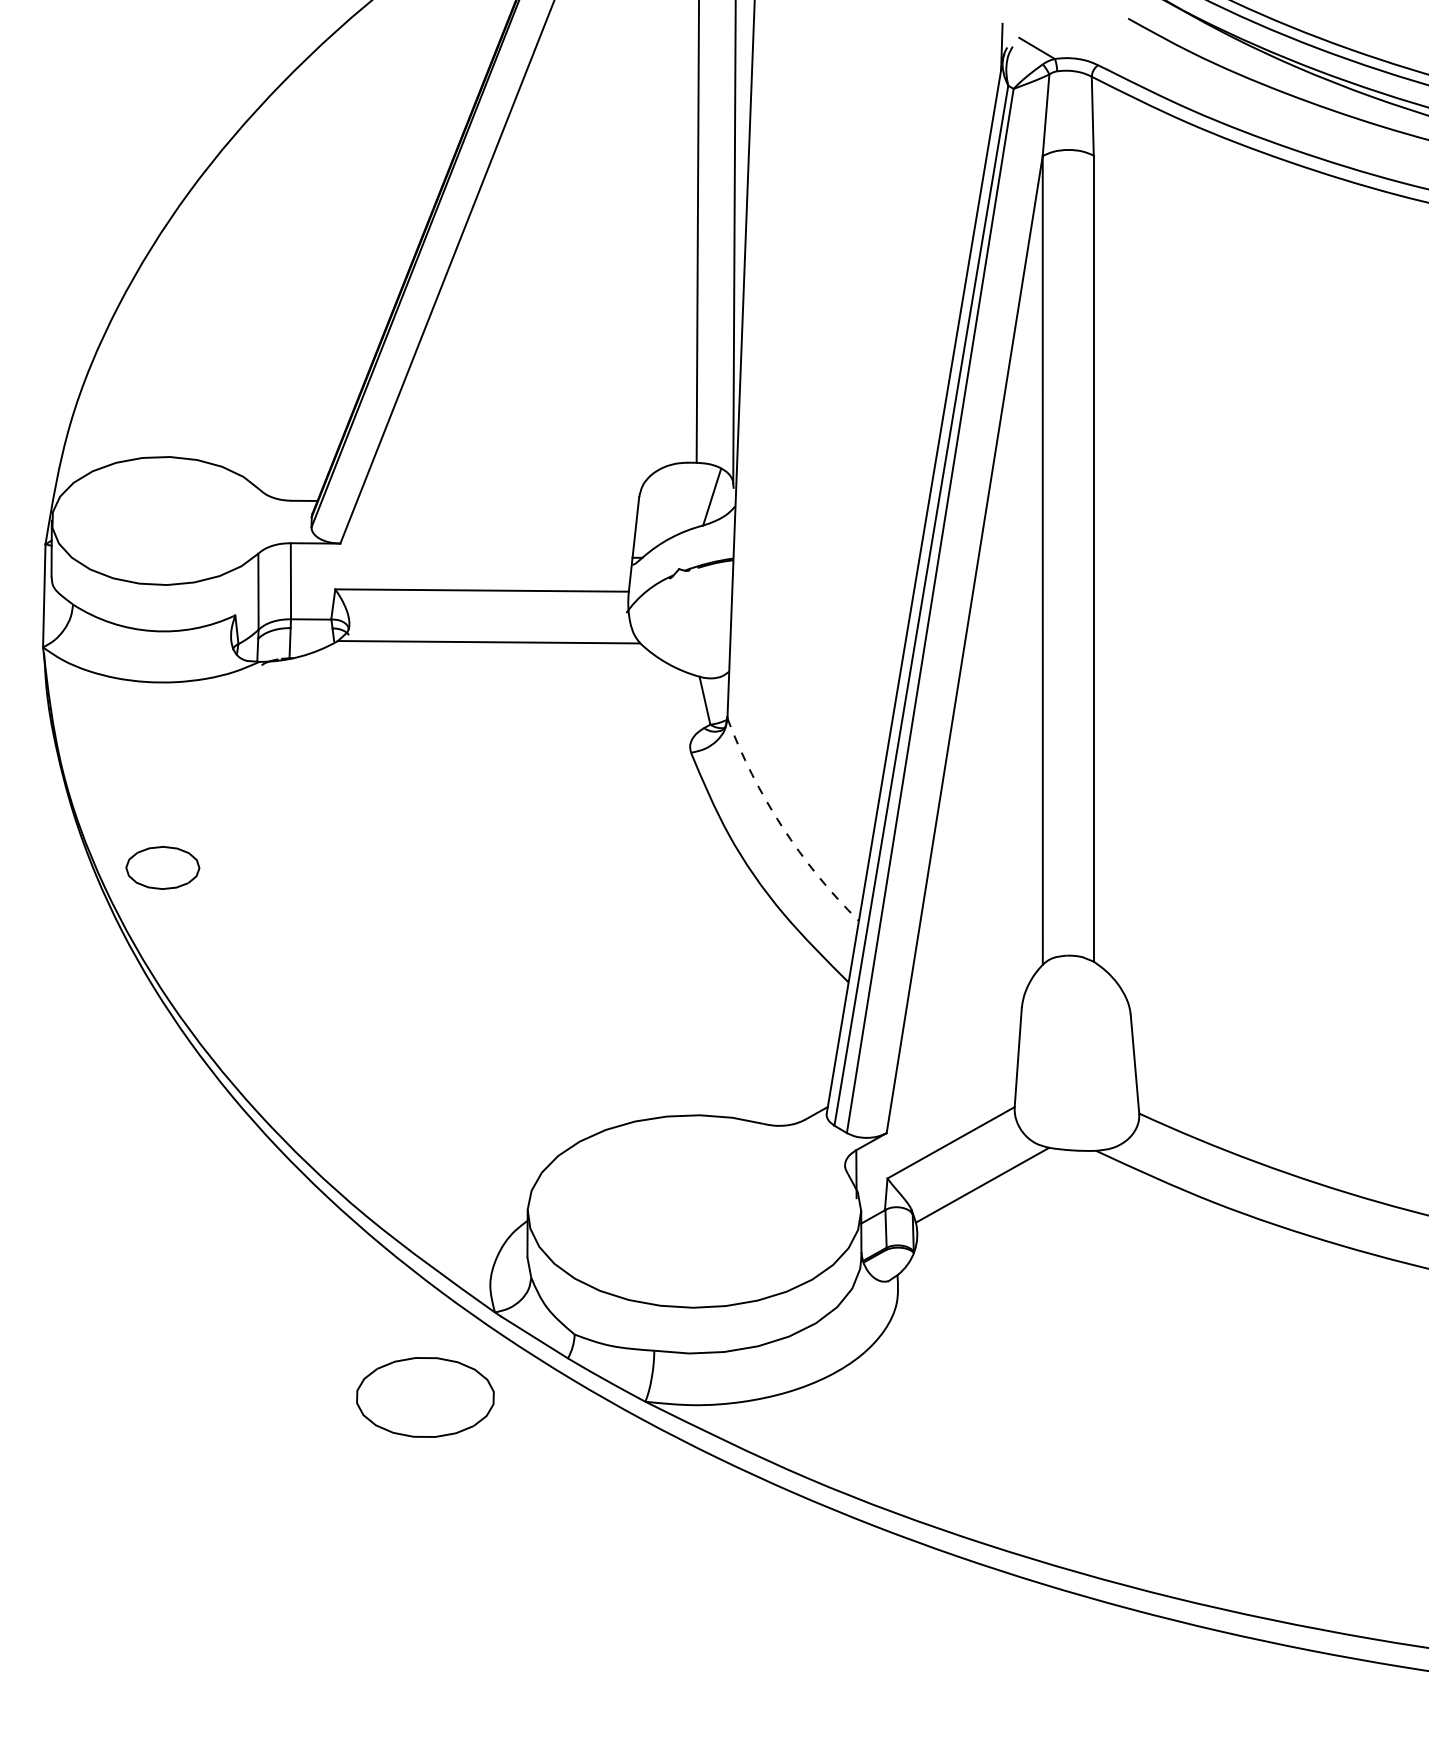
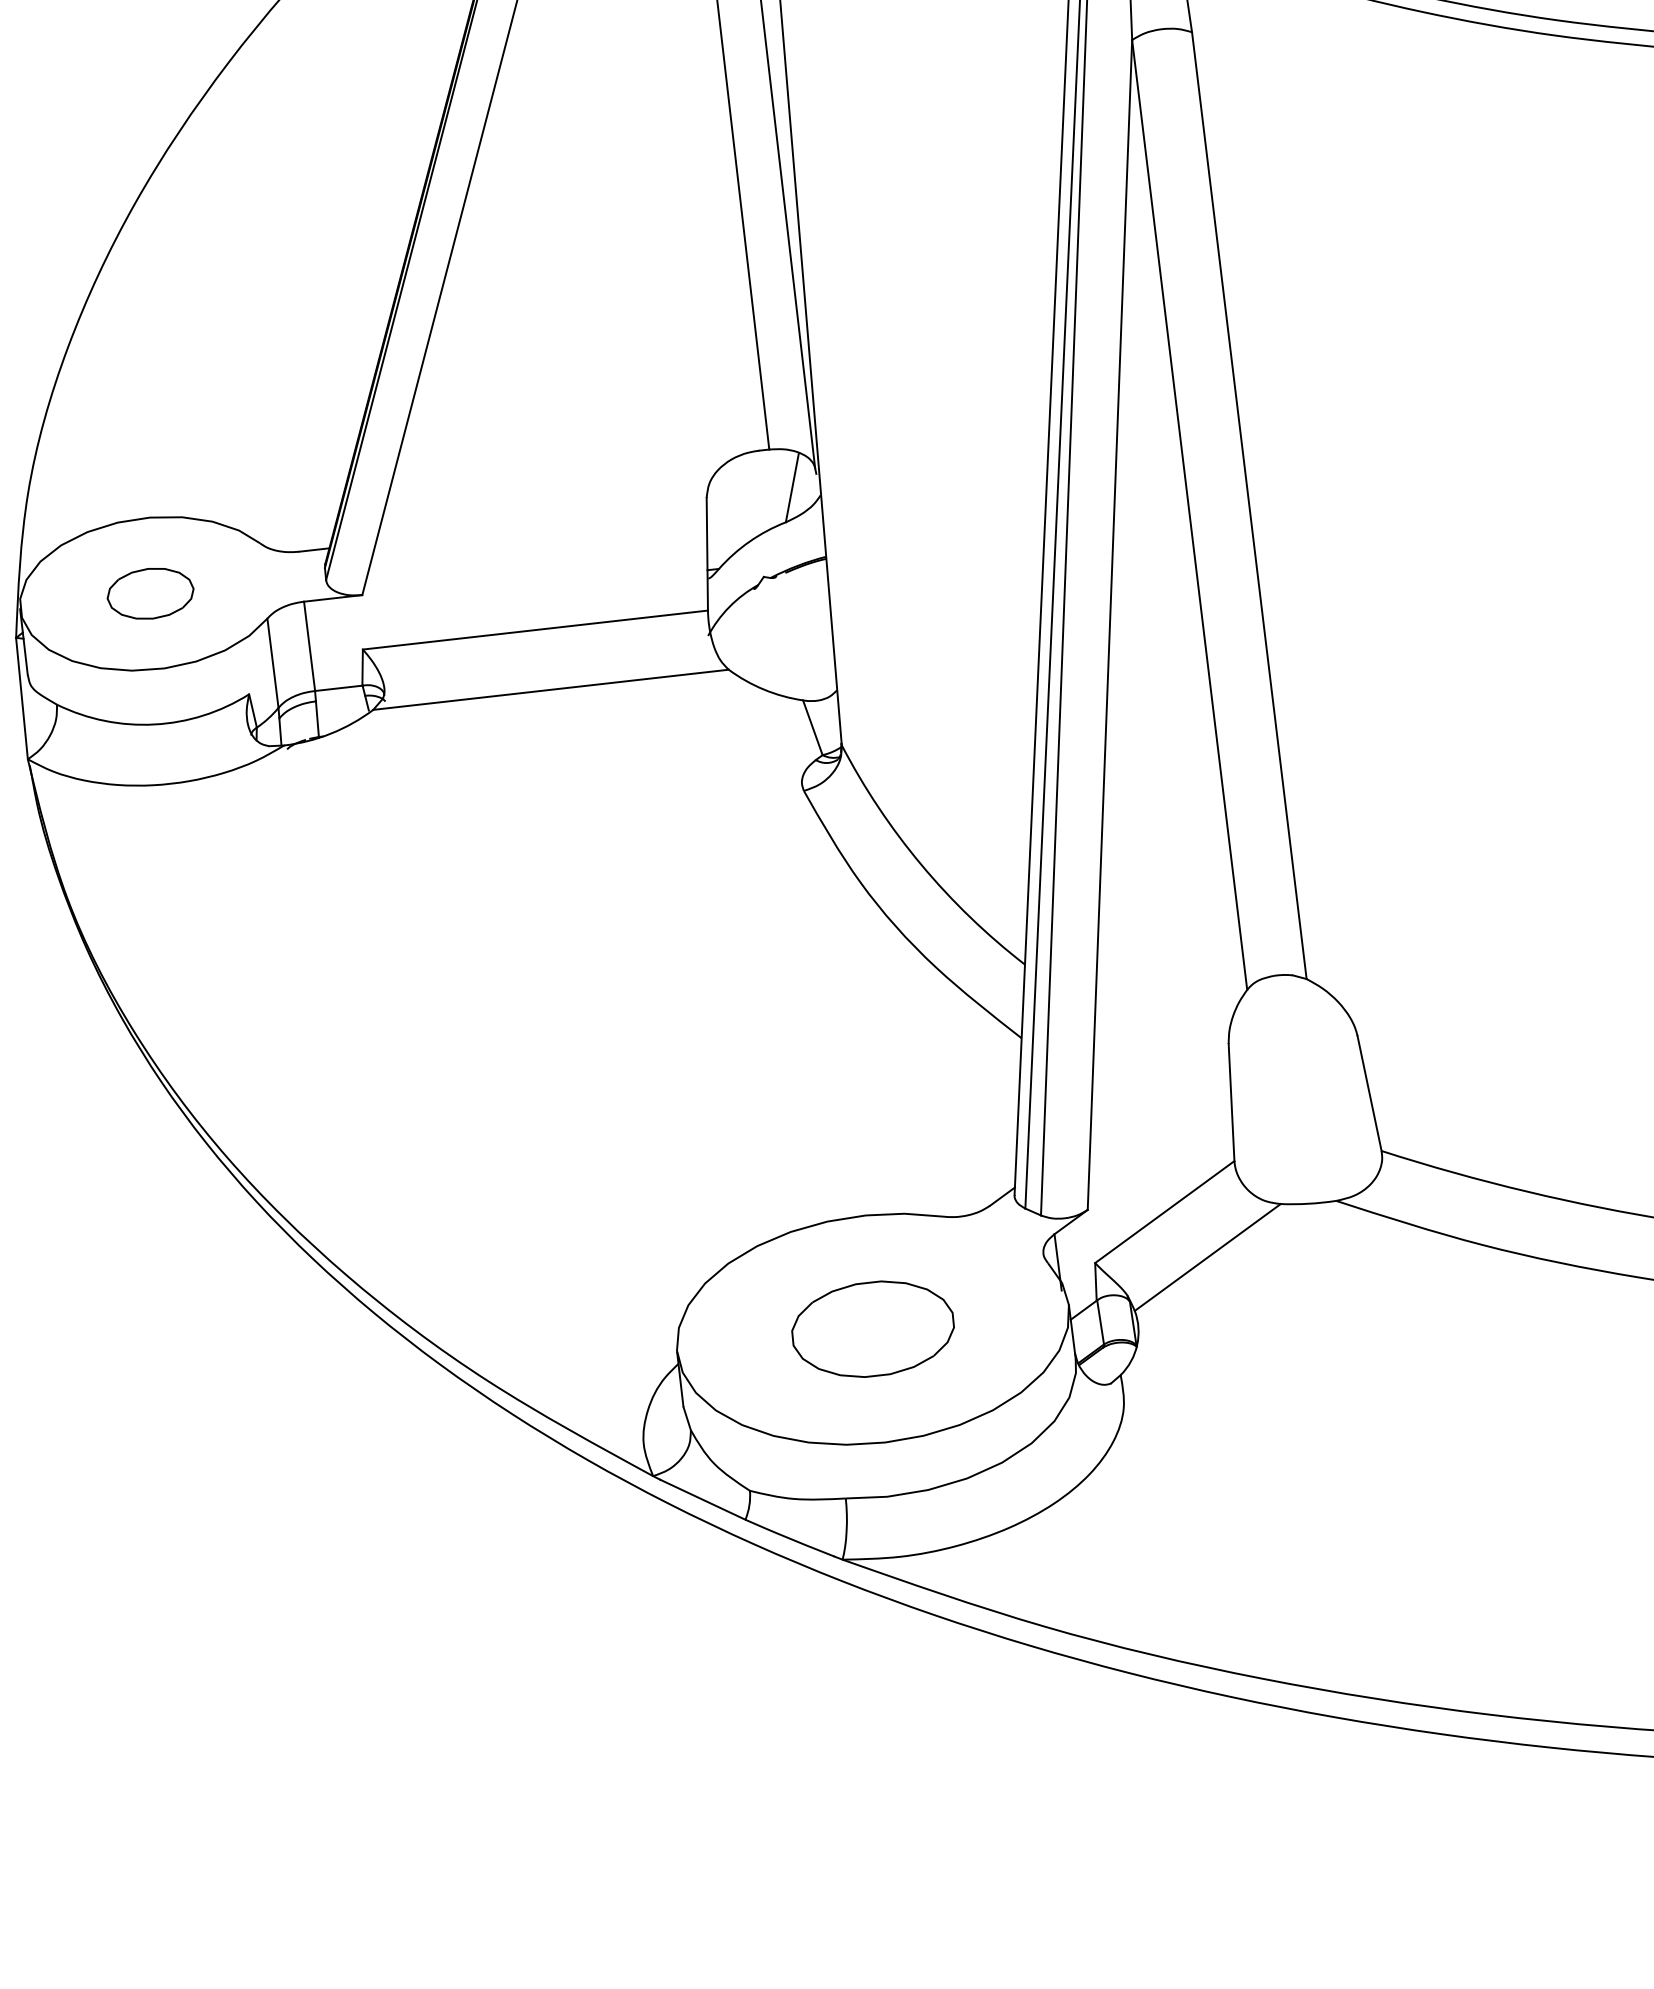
arc: (782, 826) -> (921, 864), dashed -> solid
part: (162, 867) -> (150, 593), moved
part: (425, 1397) -> (873, 1329), moved

